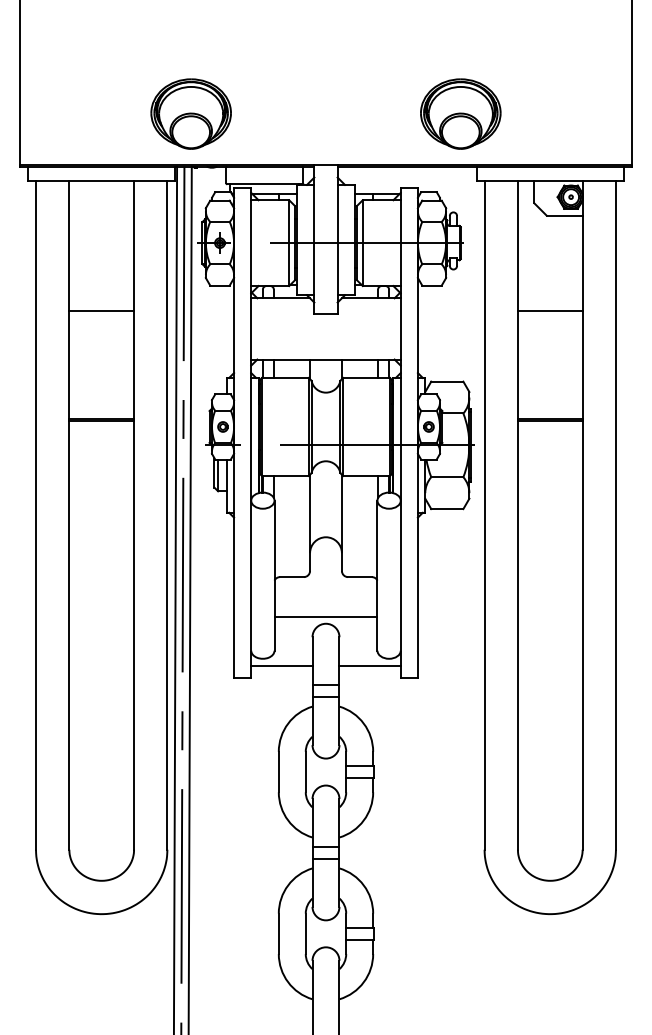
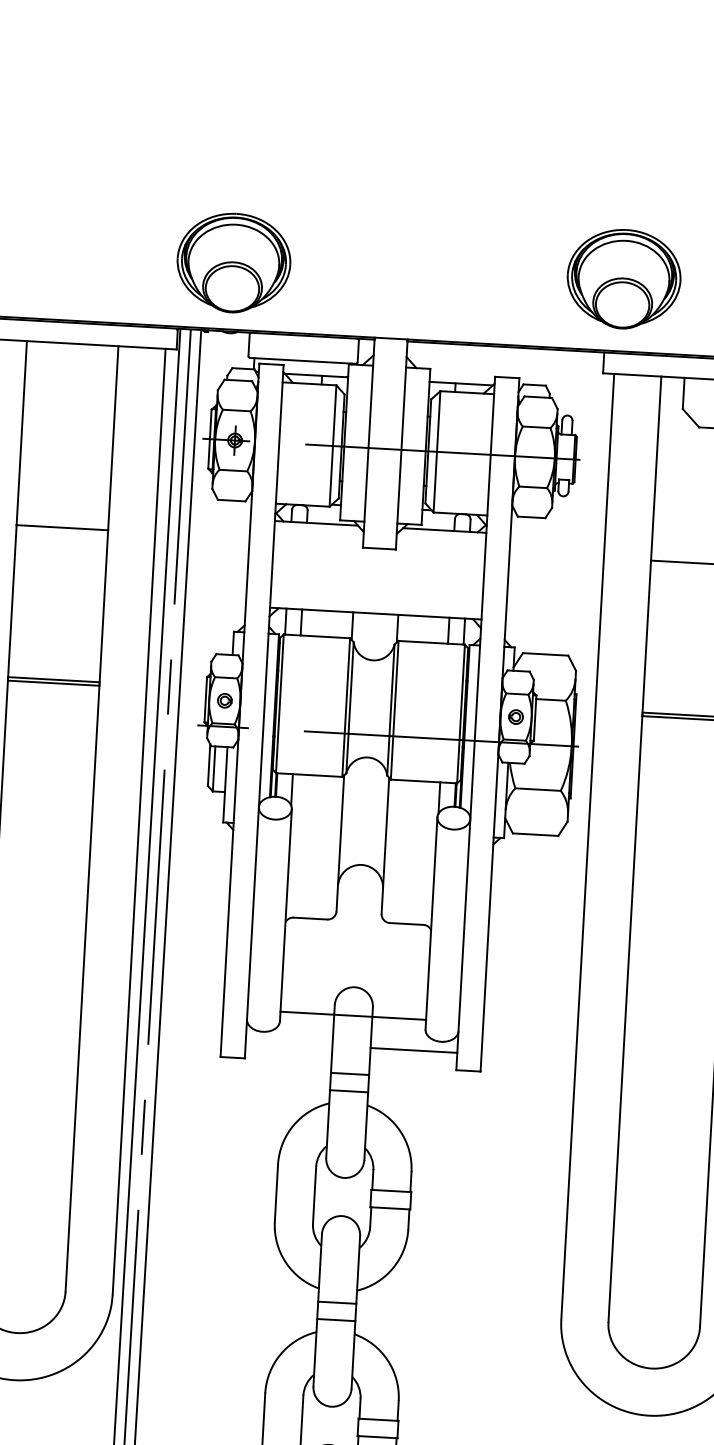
part: (190, 113) -> (233, 262), moved
part: (460, 113) -> (623, 278), moved
line: (325, 616) -> (352, 1015), moved
line: (281, 665) -> (288, 1042), removed

